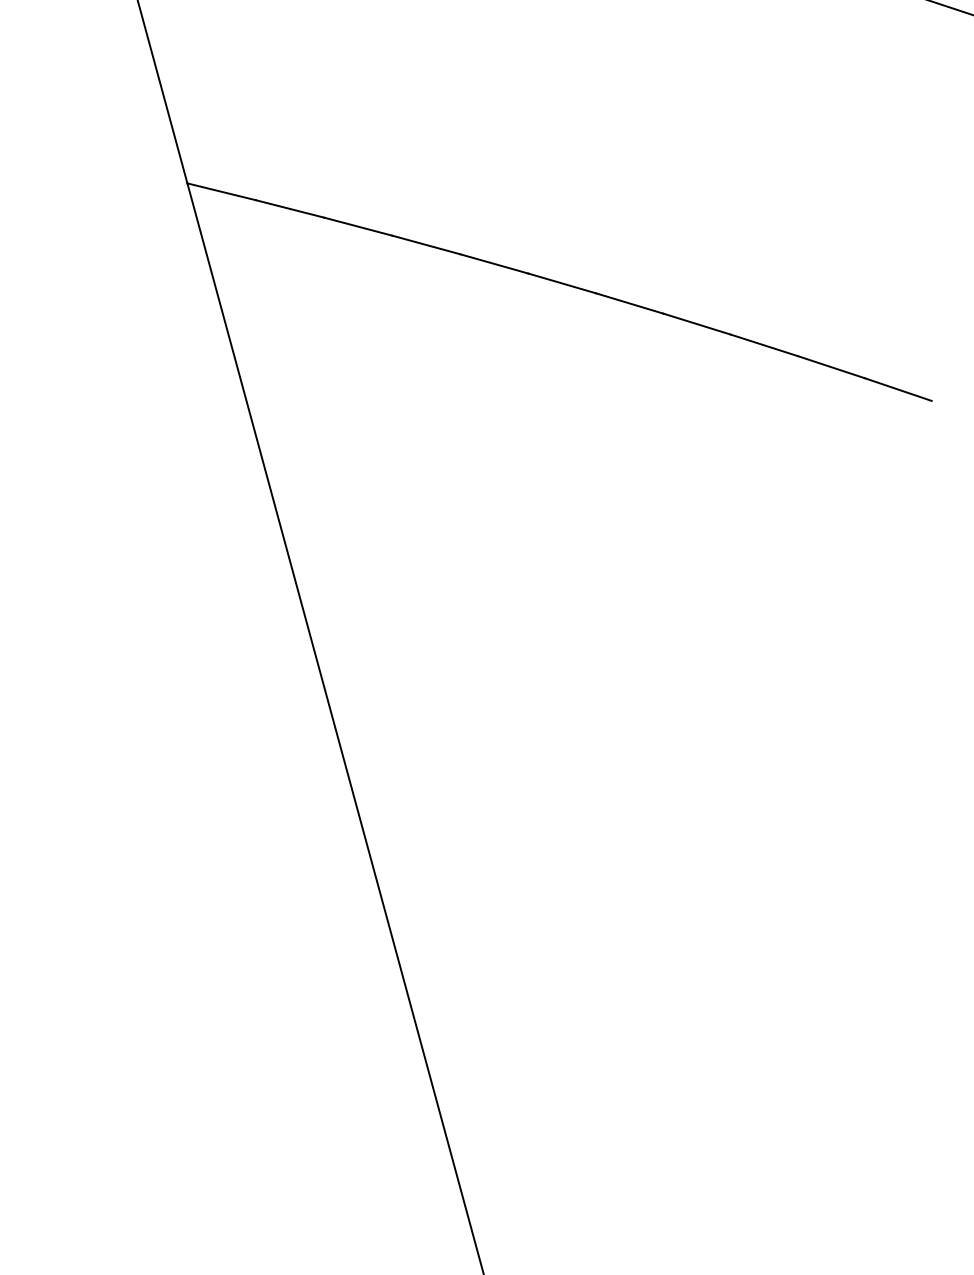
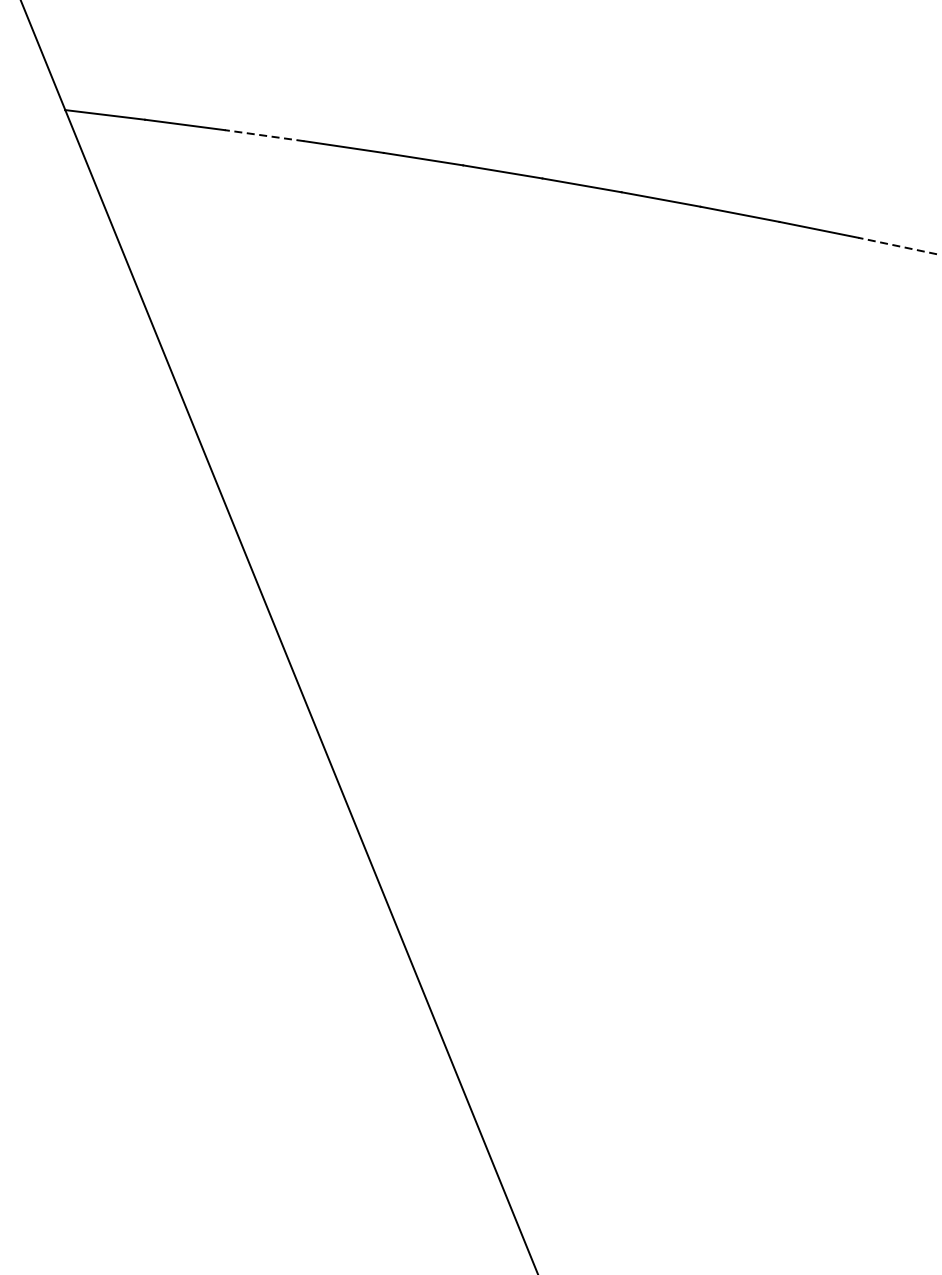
line: (357, 226) -> (263, 135), solid -> dashed
line: (897, 389) -> (896, 246), solid -> dashed

